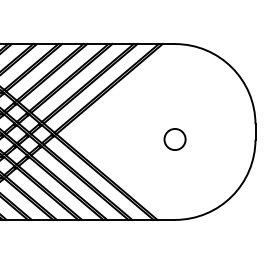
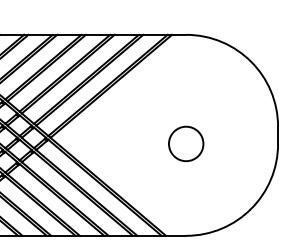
circle: (174, 139) -> (185, 143), size x1.43

